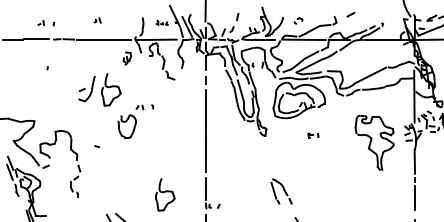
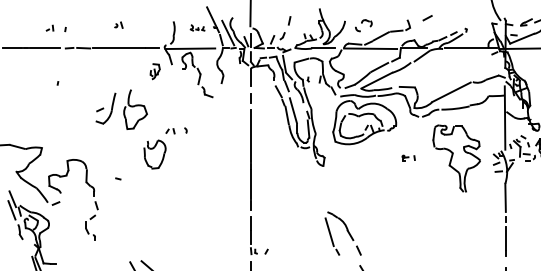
part: (298, 20) -> (363, 25), size x1.67
part: (313, 135) -> (408, 158), moved
part: (374, 142) -> (456, 158), moved
part: (281, 191) -> (343, 233), size x1.43
part: (165, 194) -> (201, 237), removed

